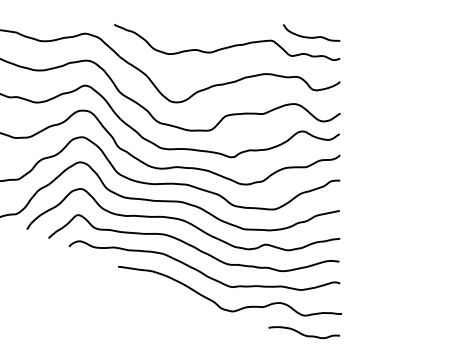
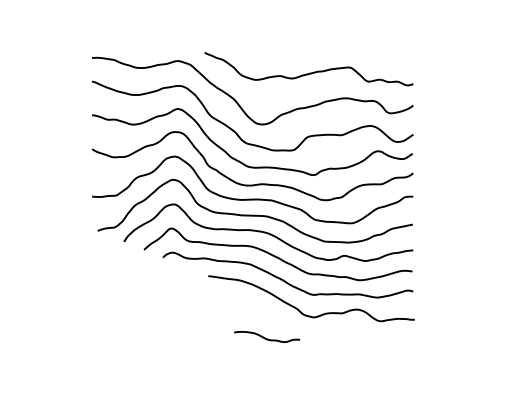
curve: (310, 36) -> (385, 63), removed
curve: (304, 334) -> (267, 338), moved

